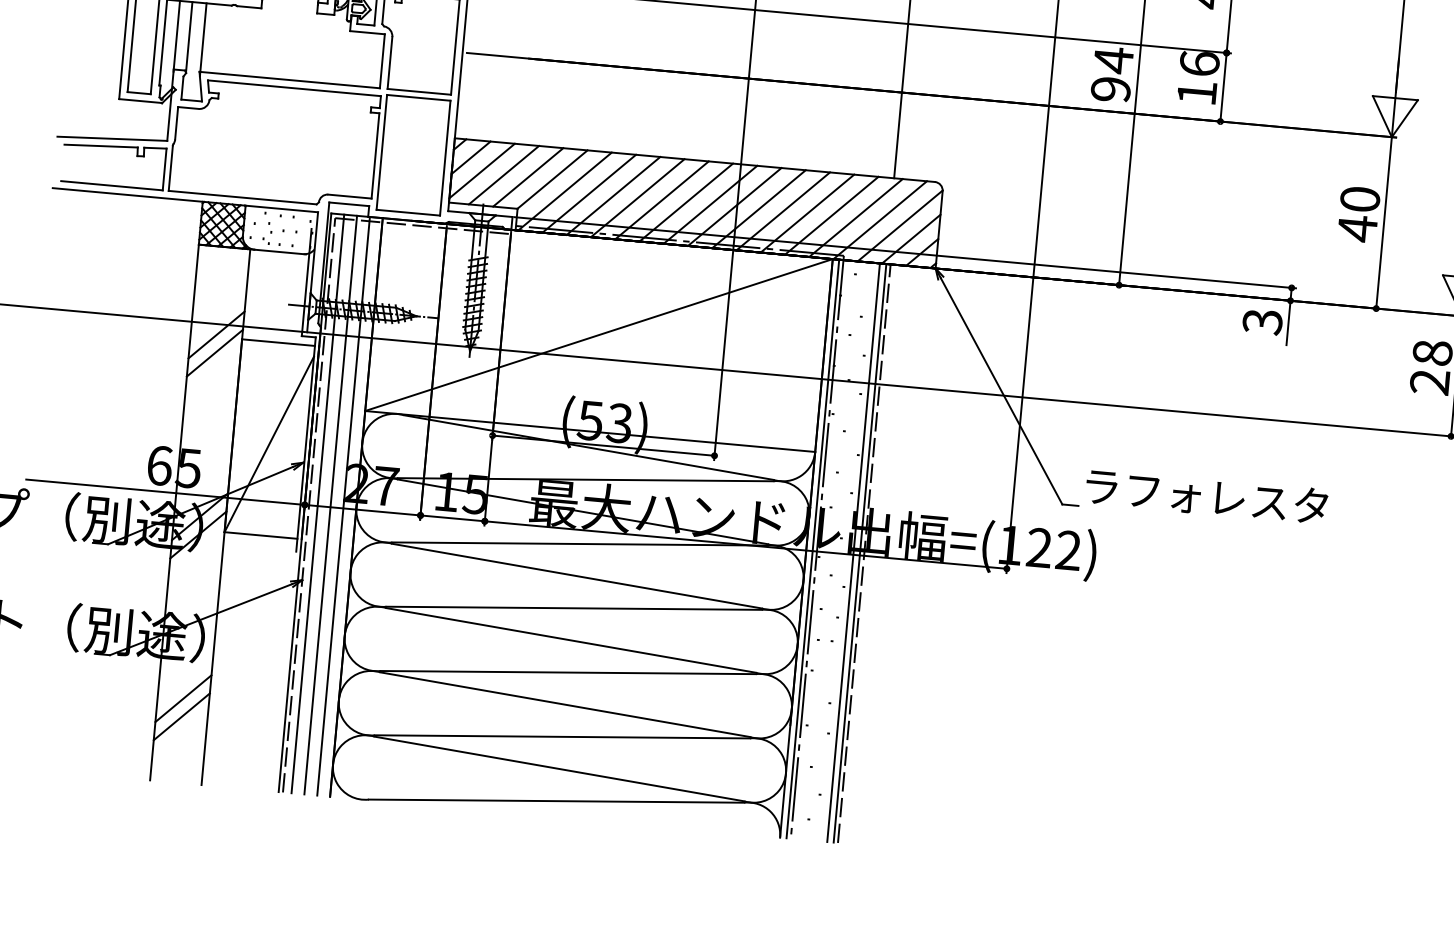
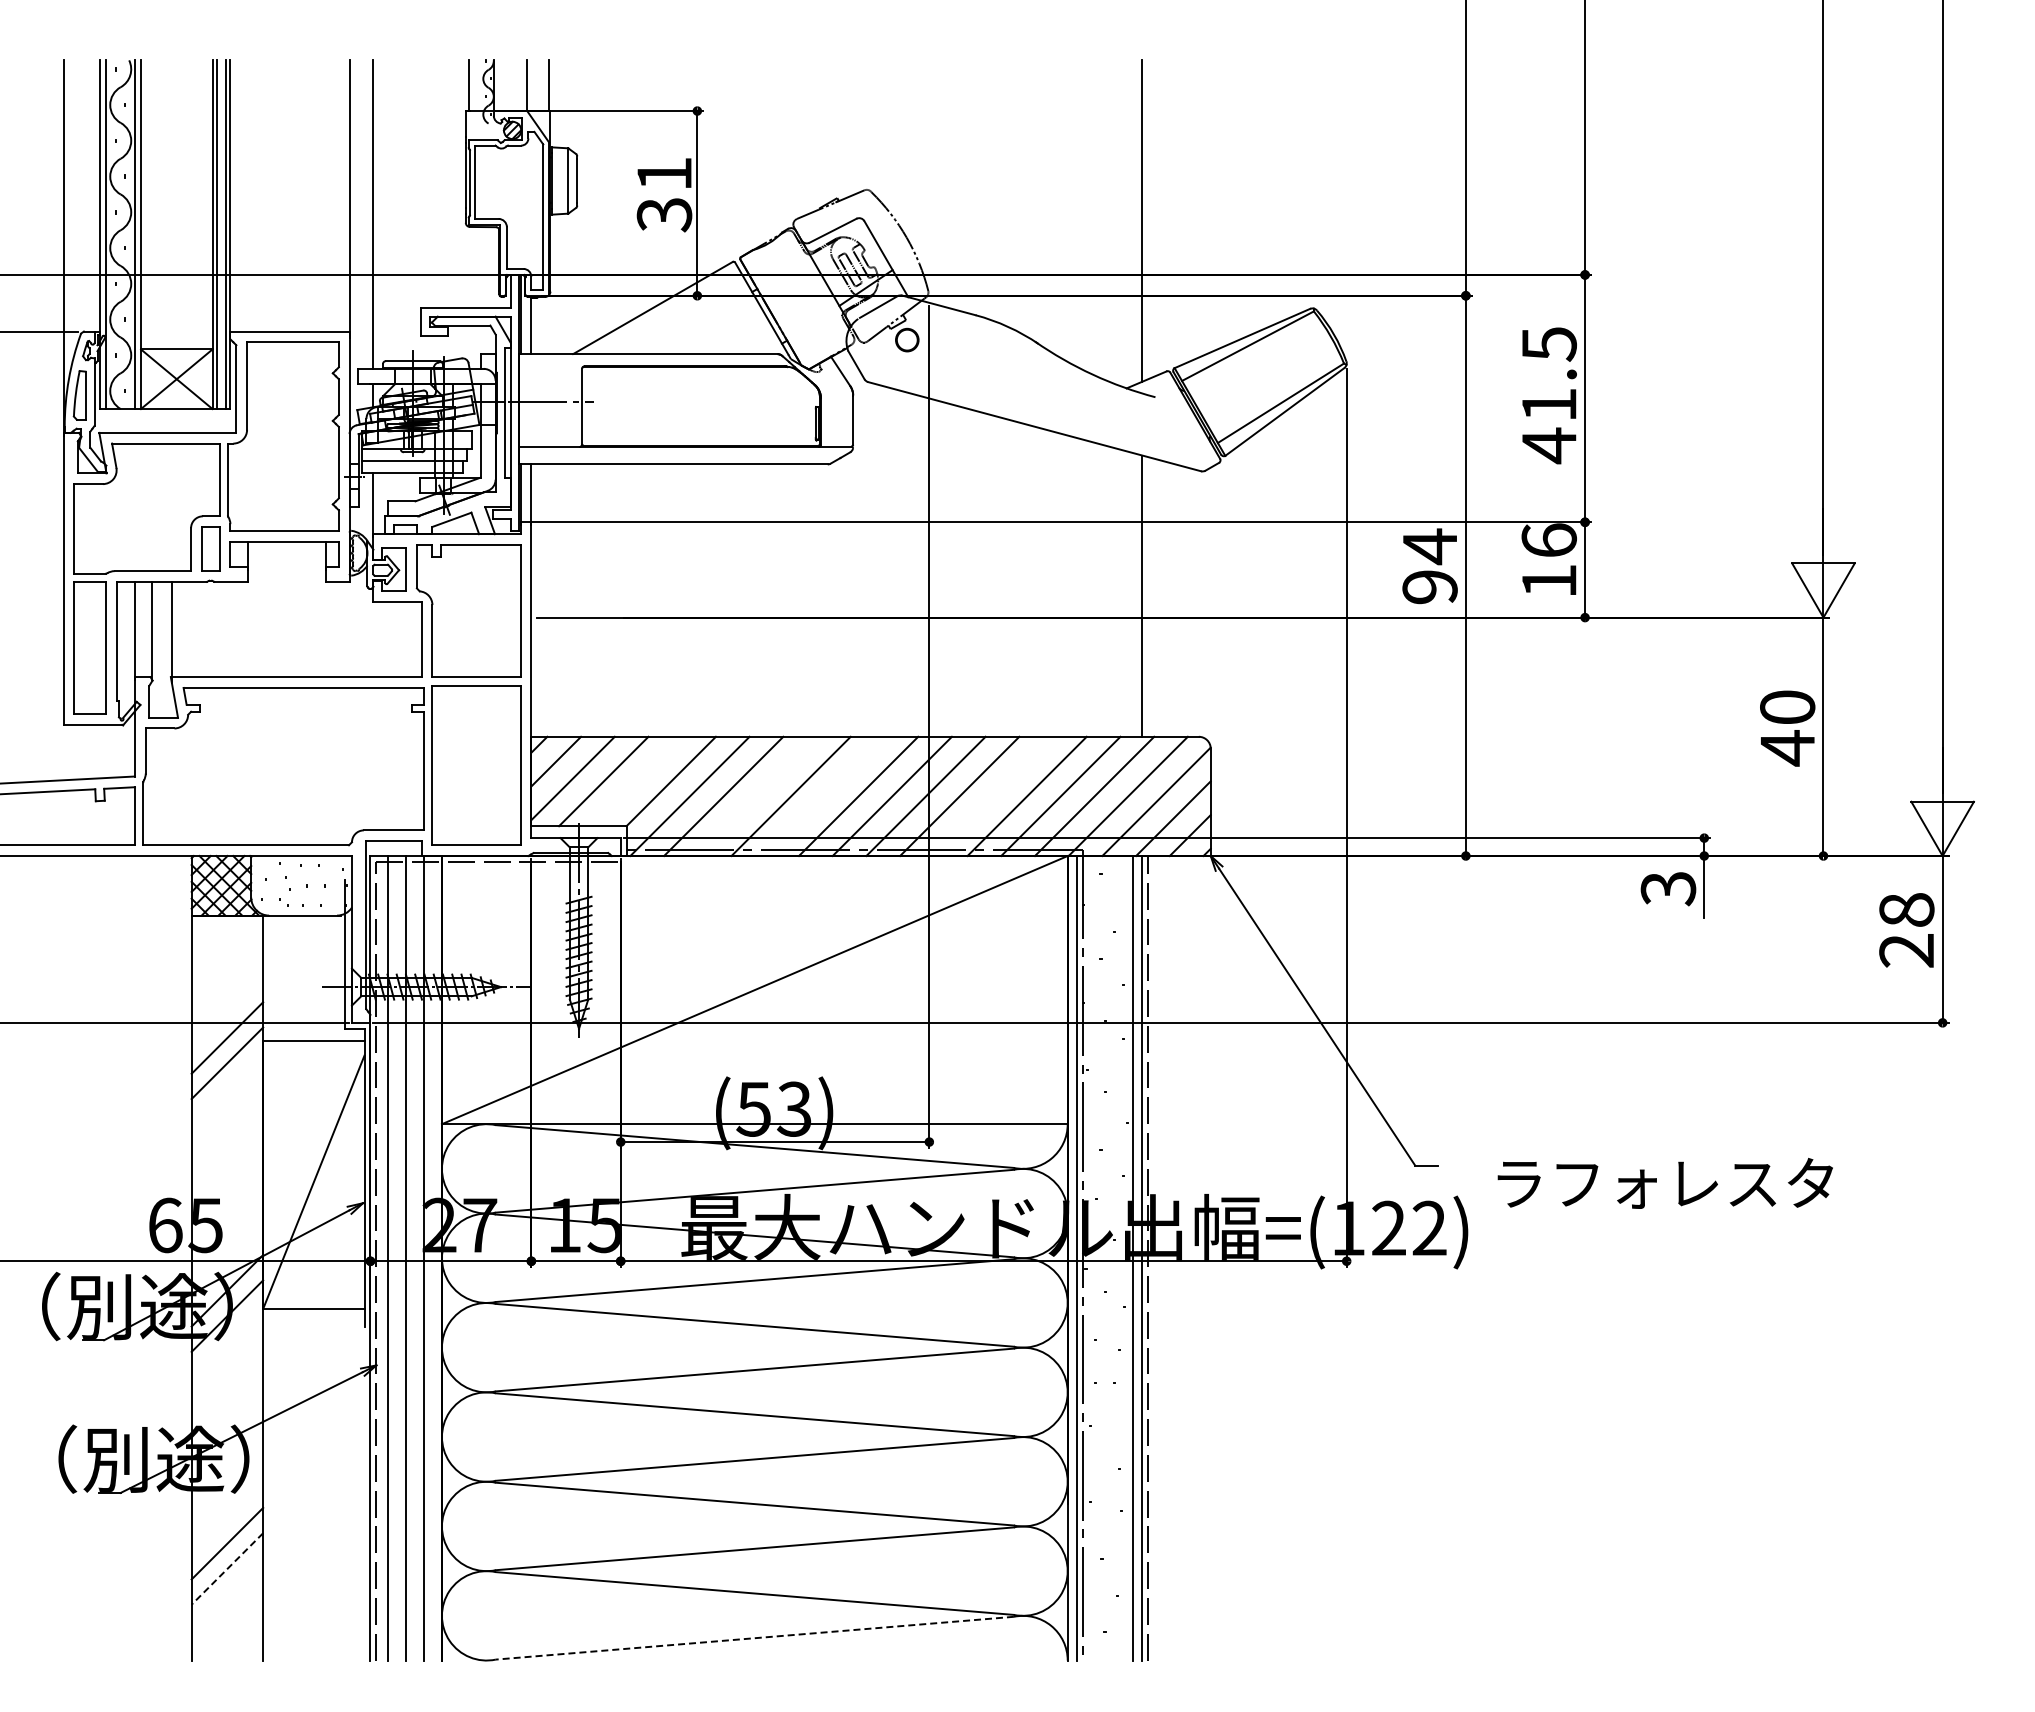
line: (528, 177) -> (637, 781), removed
line: (613, 196) -> (757, 796), removed
line: (661, 200) -> (824, 796), removed
line: (783, 211) -> (993, 796), removed
text: (1206, 496) -> (1664, 1183), moved
line: (181, 716) -> (227, 1568), solid -> dashed
line: (556, 801) -> (754, 1638), solid -> dashed

